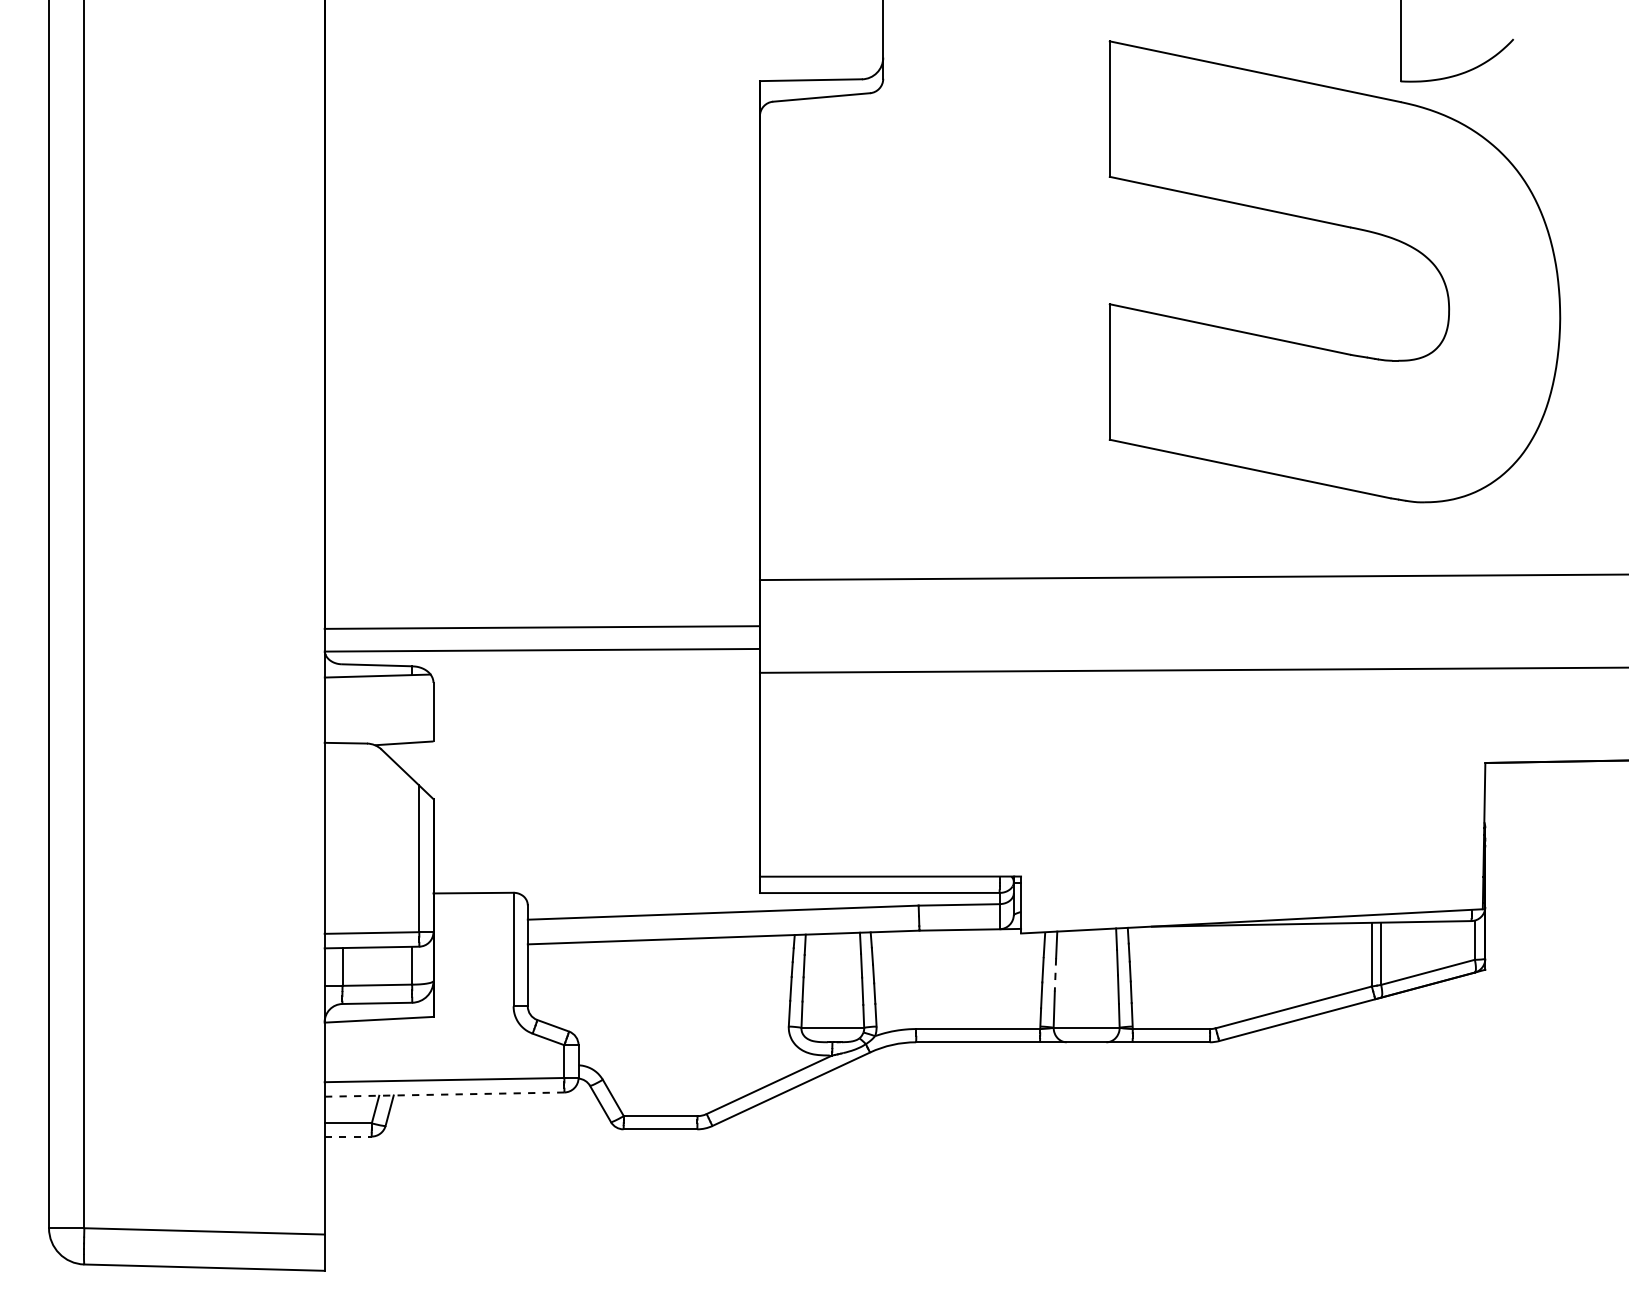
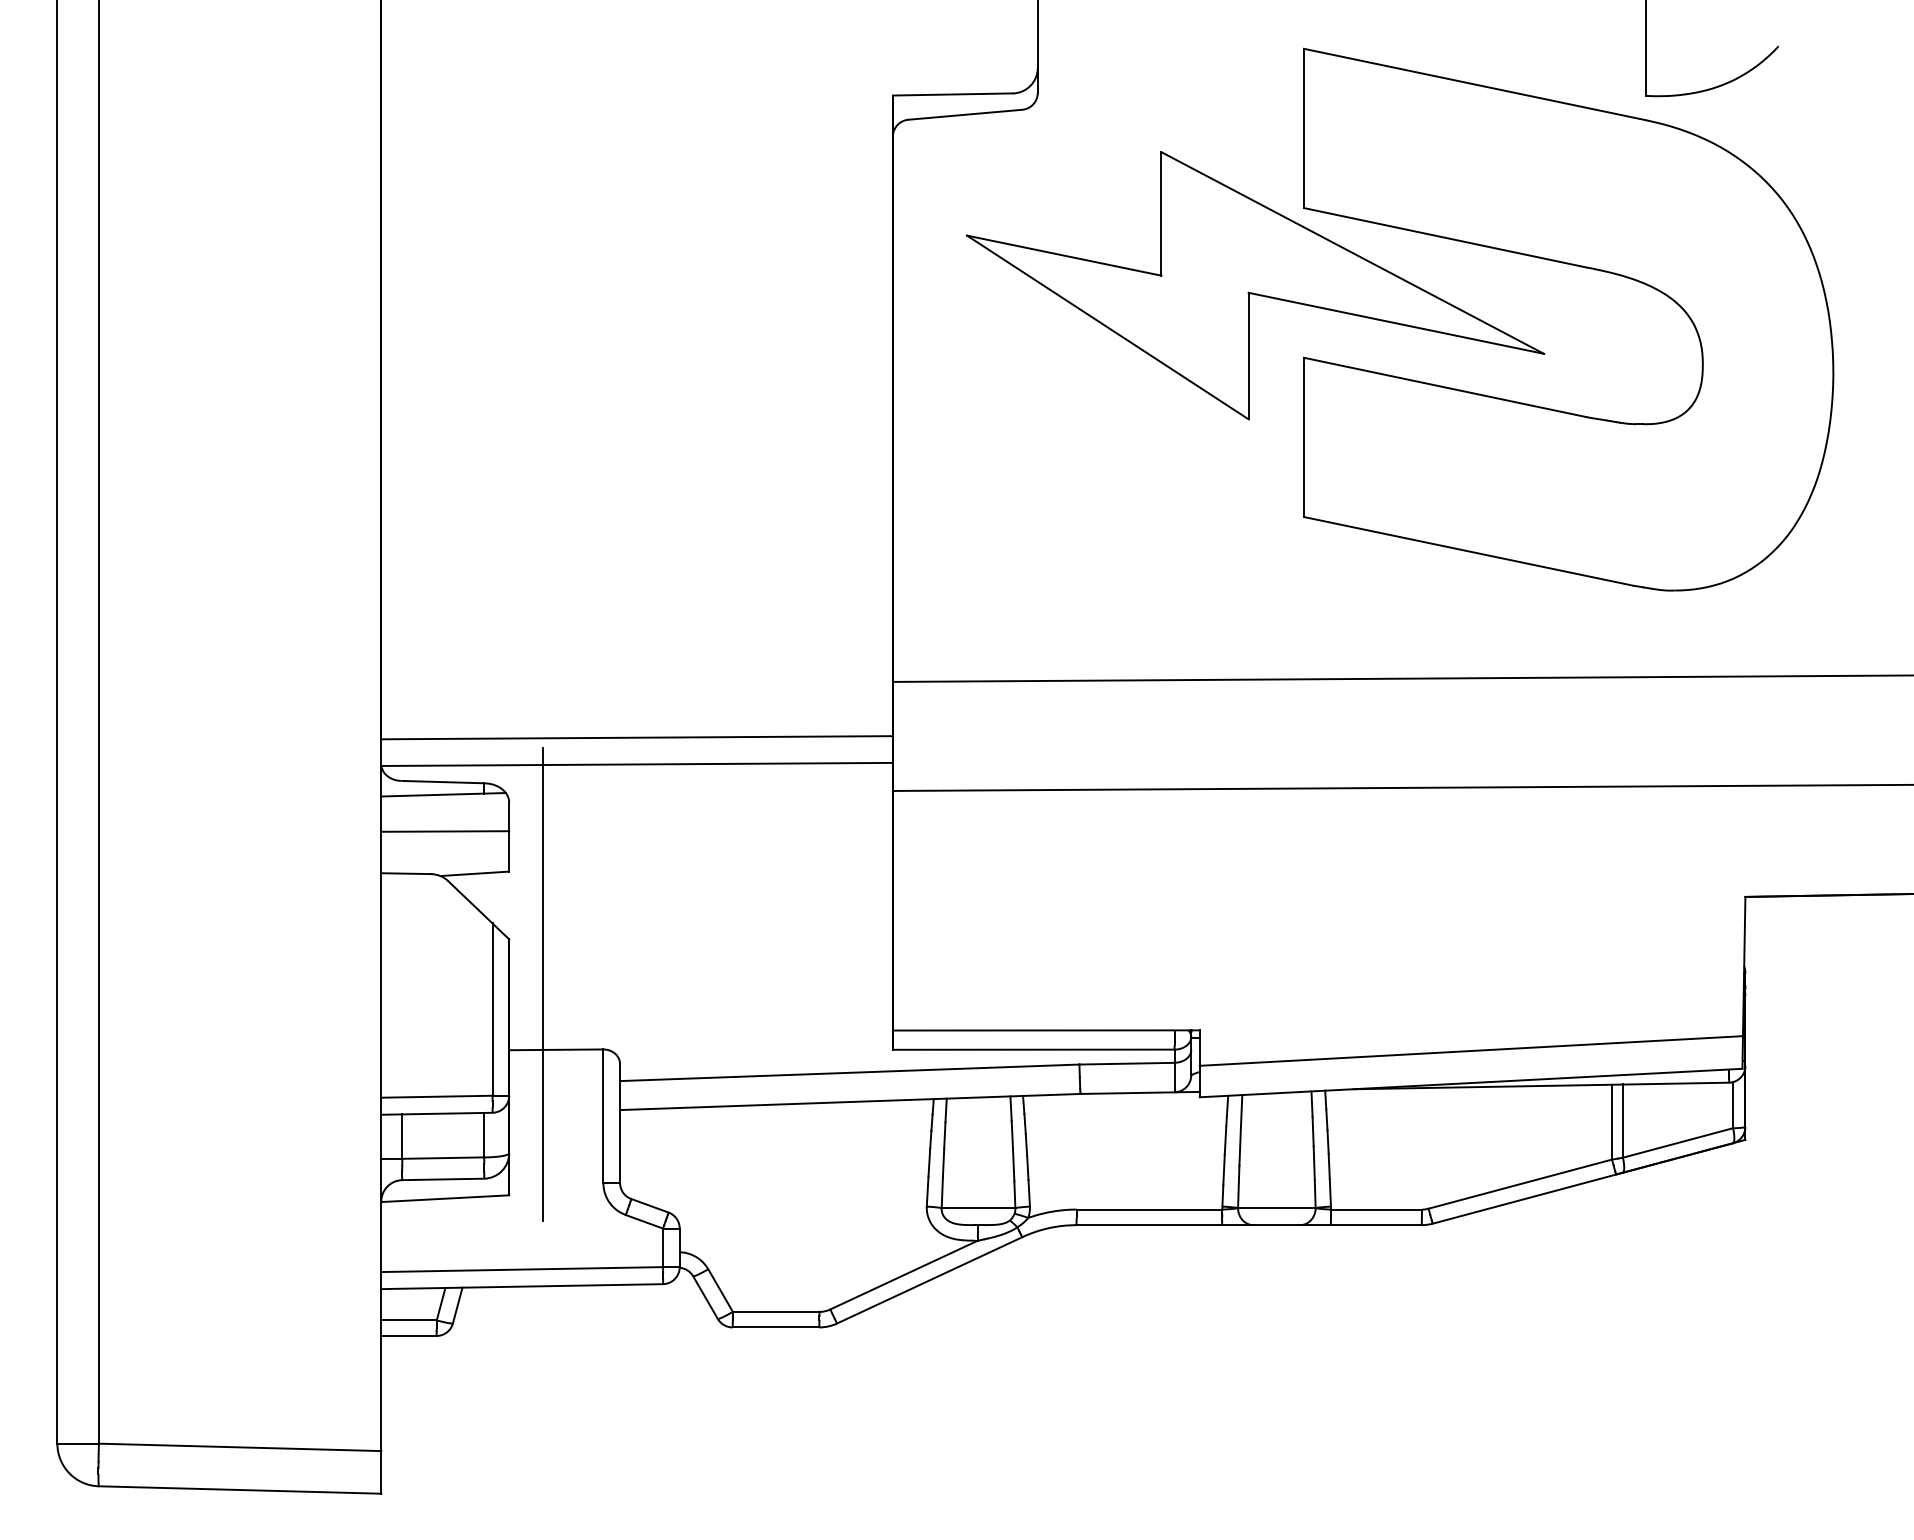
part: (1068, 242) -> (1255, 285), added
line: (379, 707) -> (445, 831), added
line: (462, 837) -> (543, 984), added
line: (1252, 893) -> (1471, 1050), added
line: (1055, 975) -> (1240, 1146), dashed -> solid
line: (444, 1094) -> (522, 1286), dashed -> solid
line: (347, 1136) -> (408, 1335), dashed -> solid

